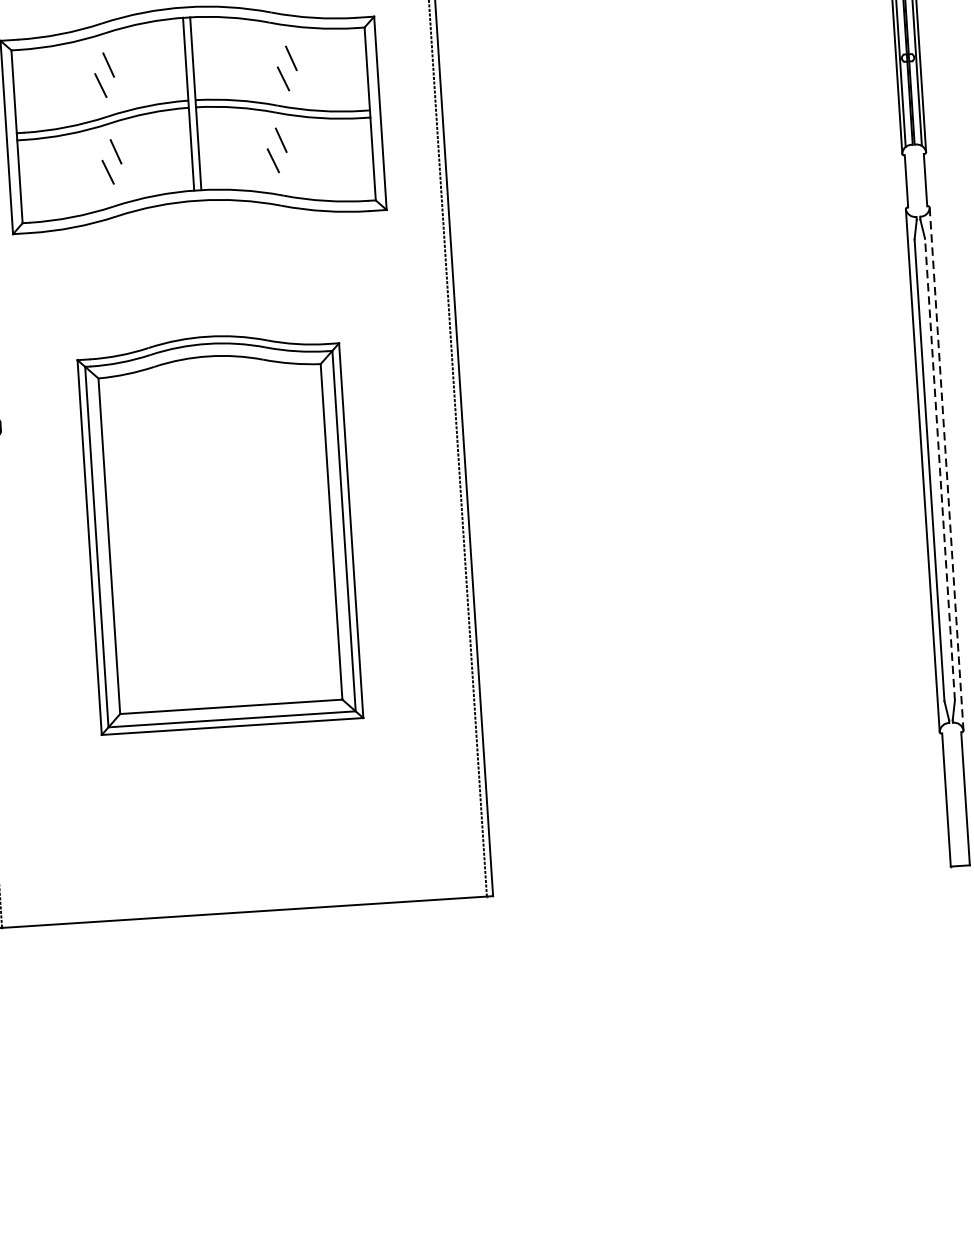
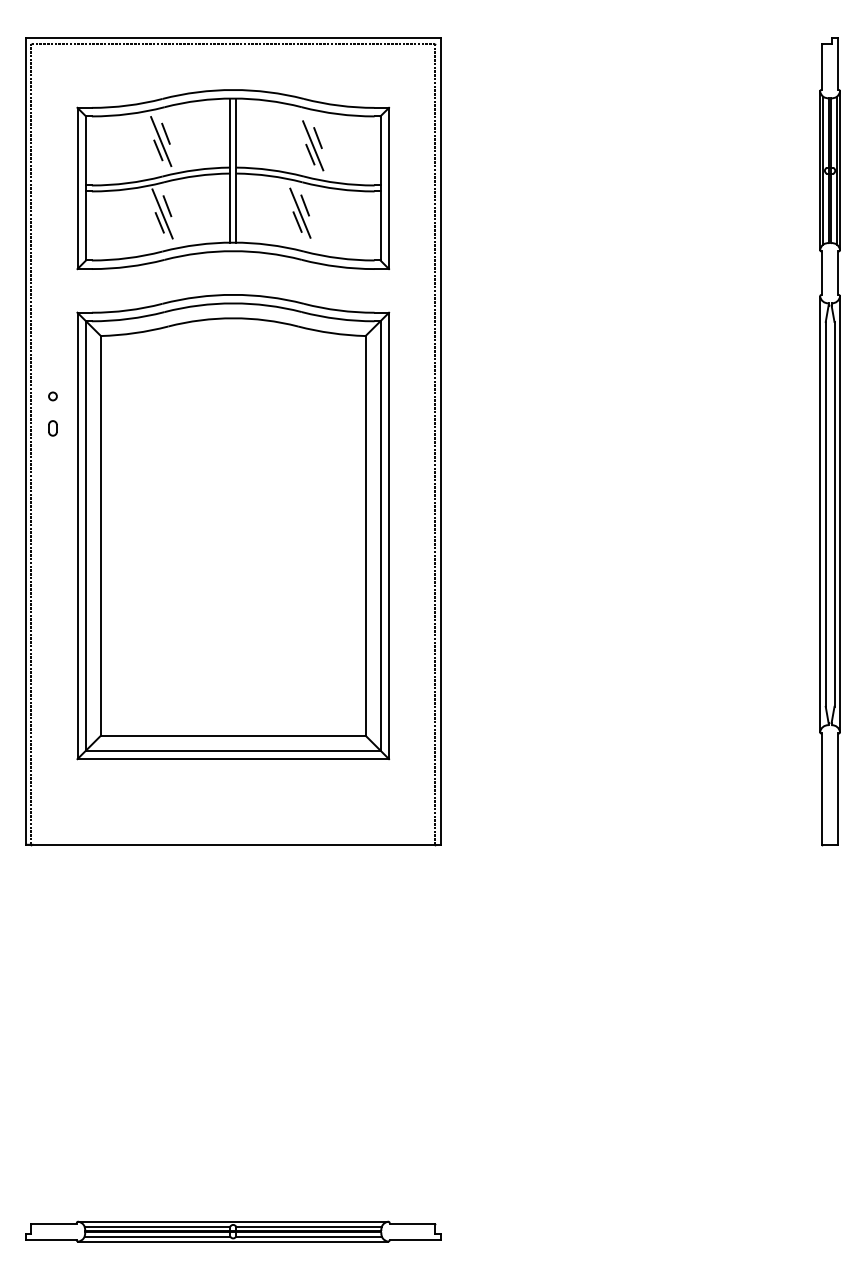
line: (286, 67) -> (313, 145), added
line: (103, 74) -> (161, 141), added
line: (276, 149) -> (300, 212), added
line: (110, 160) -> (162, 213), added
line: (939, 468) -> (834, 513), dashed -> solid
line: (947, 469) -> (840, 514), dashed -> solid
part: (220, 532) -> (233, 527), size x1.43

